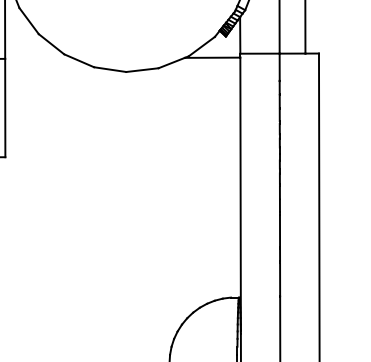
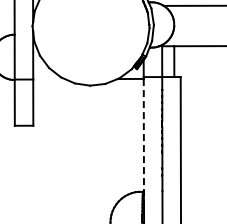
line: (239, 192) -> (143, 142), solid -> dashed

